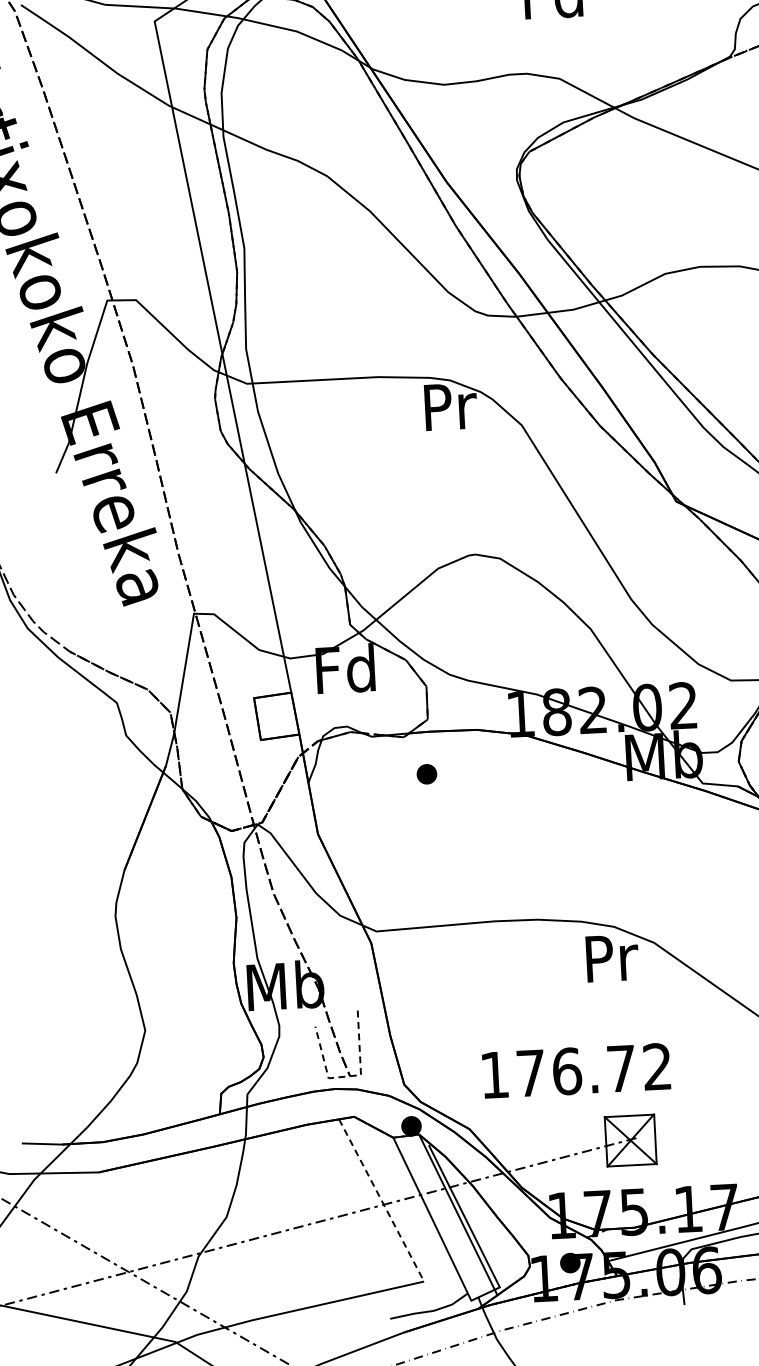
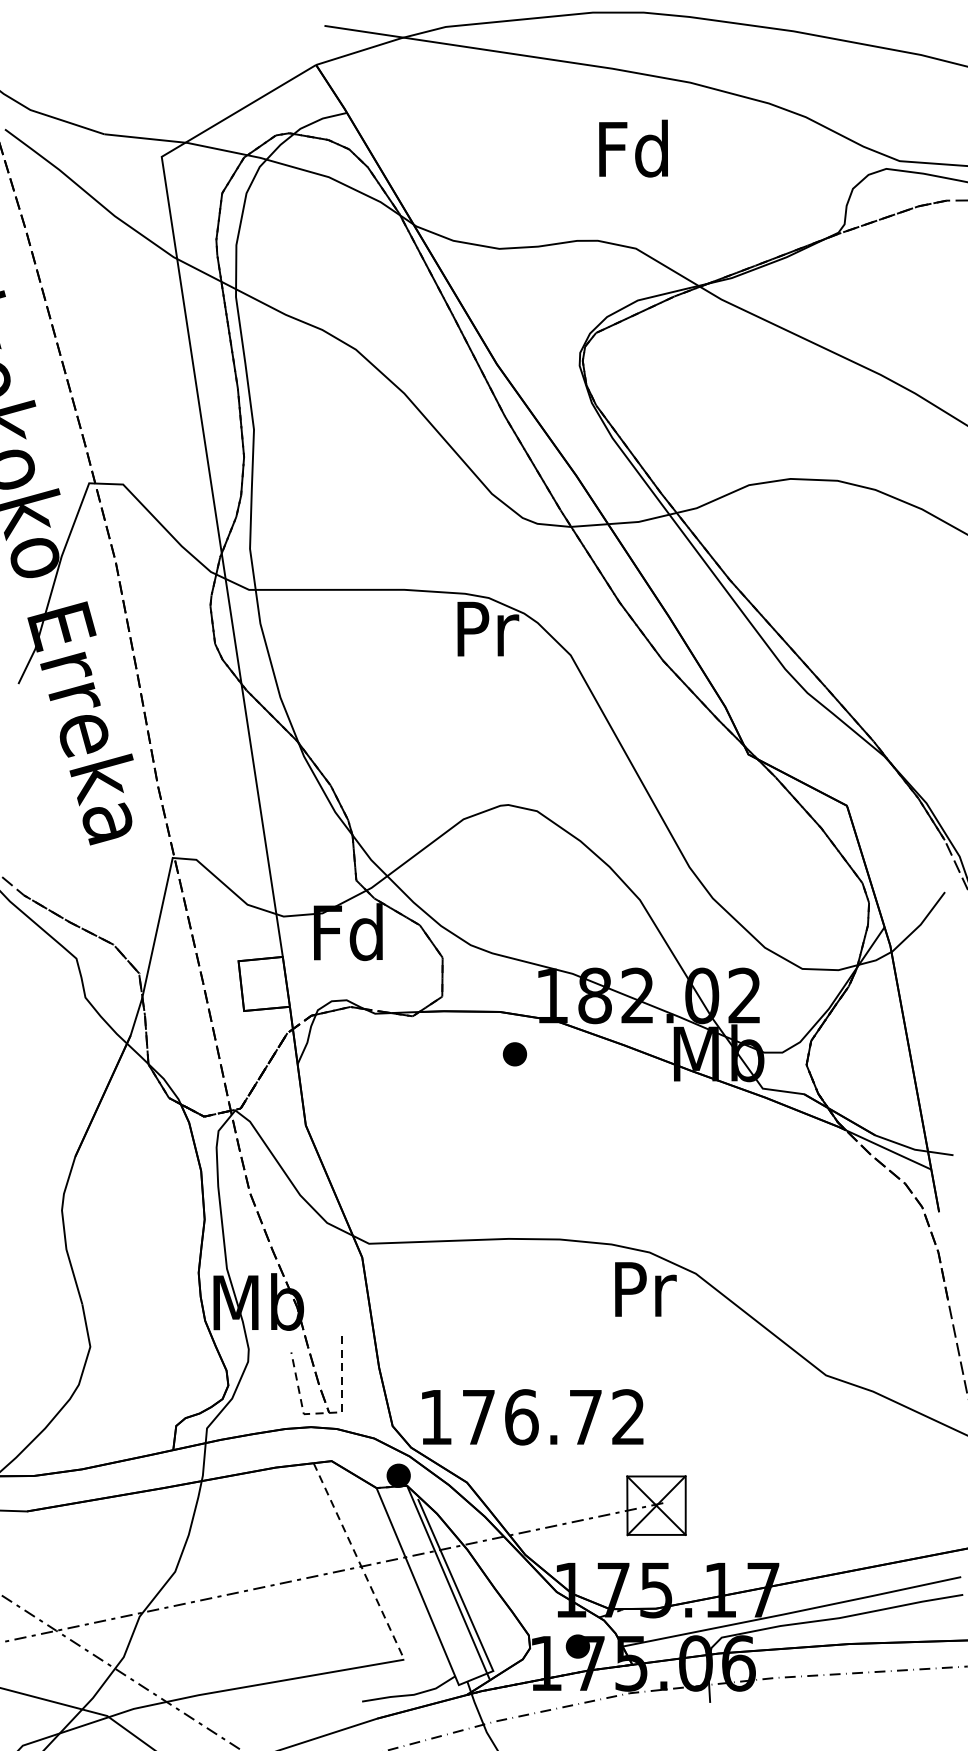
part: (426, 774) -> (514, 1054), moved
text: (576, 1071) -> (532, 1417), moved

